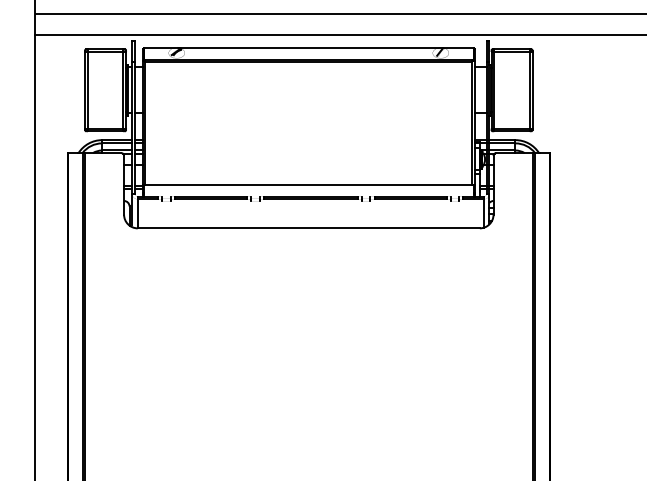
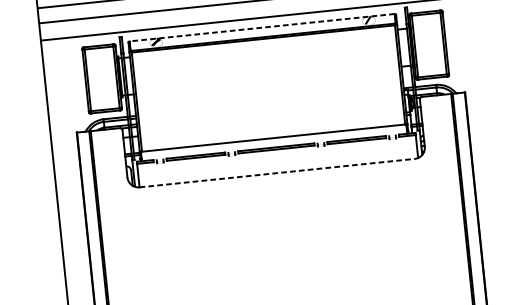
line: (308, 47) -> (261, 27), solid -> dashed
line: (309, 228) -> (277, 173), solid -> dashed

